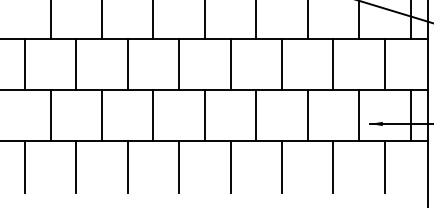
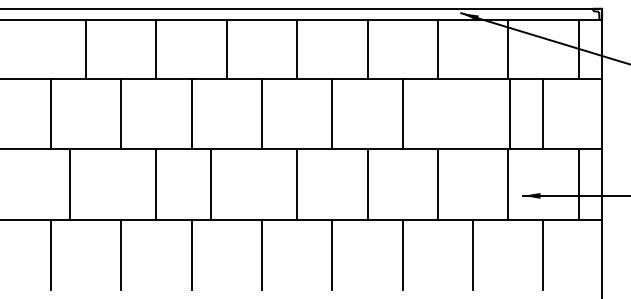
line: (333, 64) -> (510, 114), moved
line: (50, 115) -> (70, 184), moved
line: (153, 115) -> (210, 184), moved

